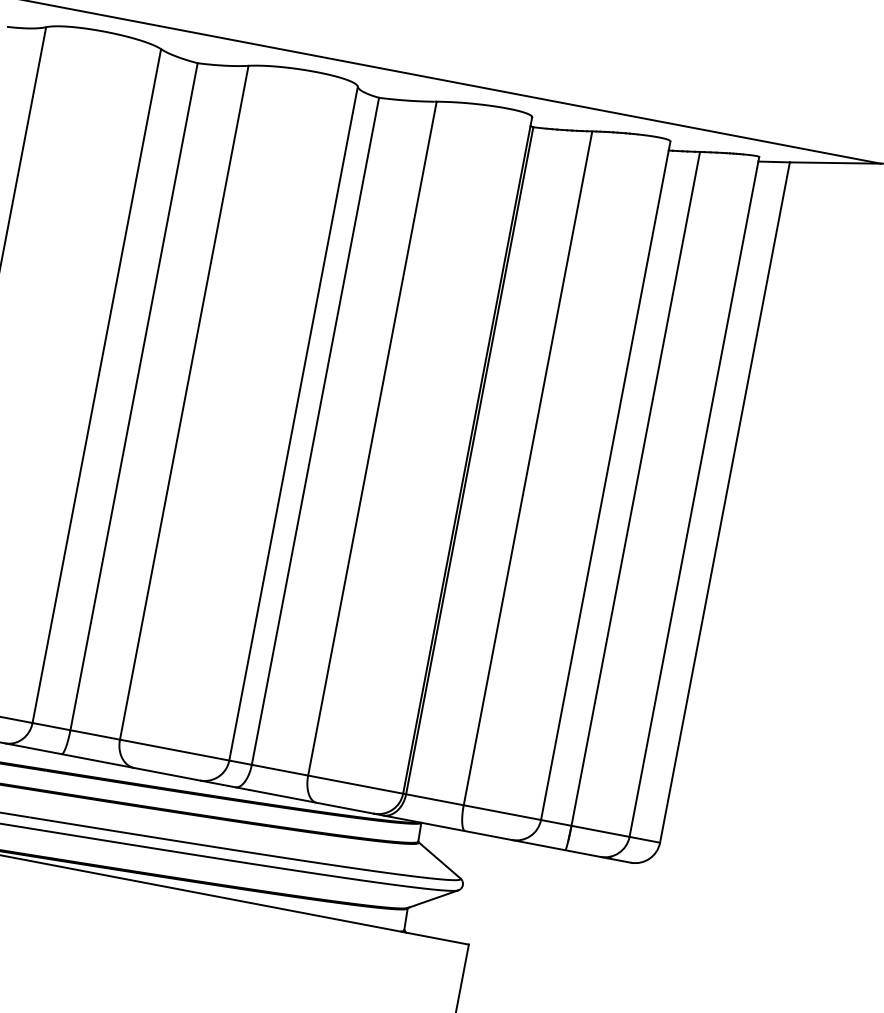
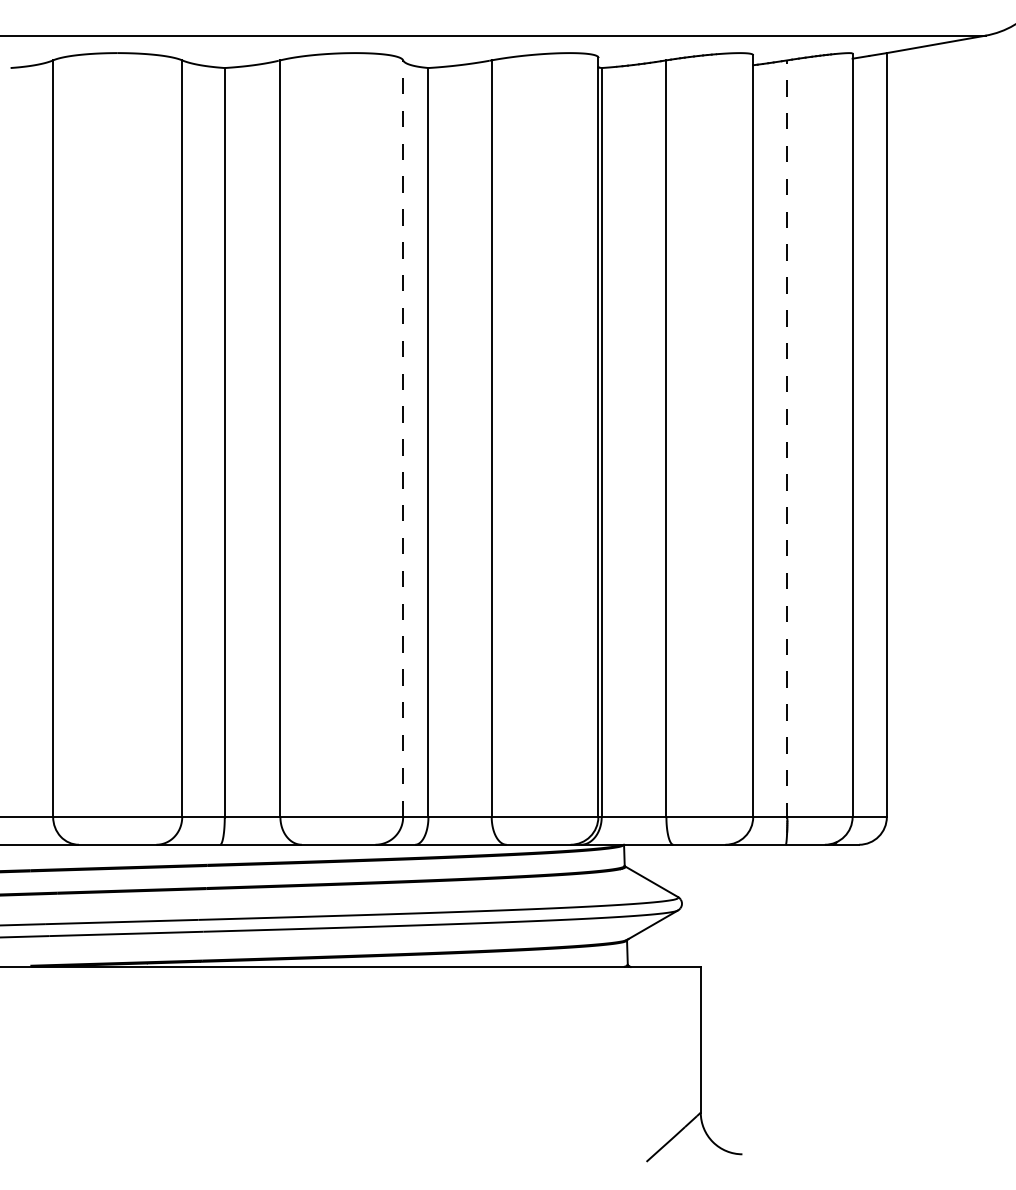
line: (293, 423) -> (403, 438), solid -> dashed
line: (635, 489) -> (787, 439), solid -> dashed

